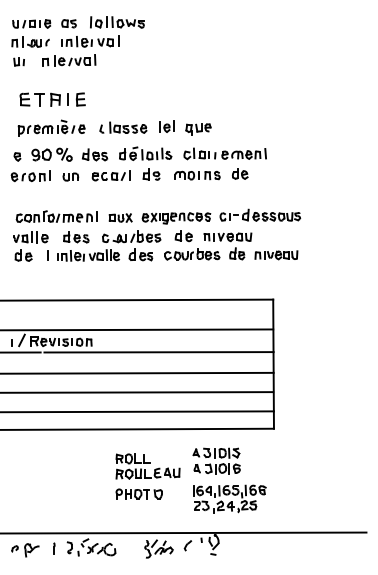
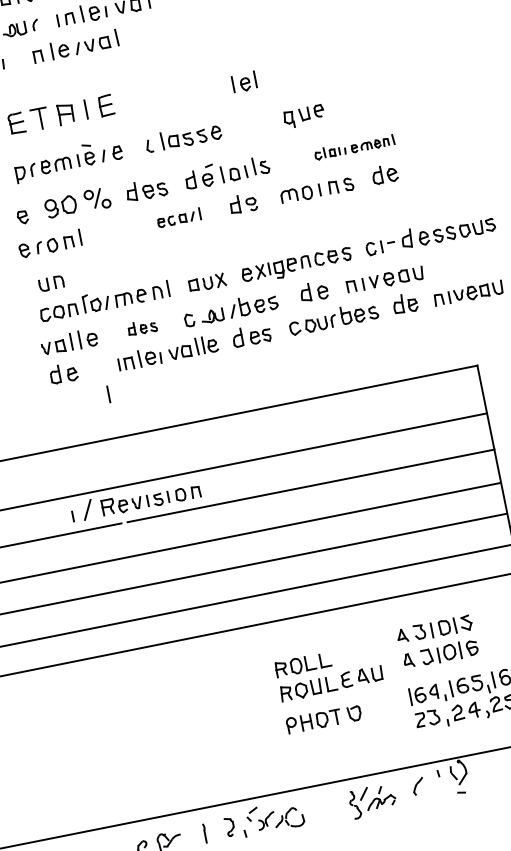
part: (166, 126) -> (244, 81), moved
part: (224, 153) -> (353, 146), size x0.6
part: (110, 175) -> (177, 217), size x0.7
part: (70, 176) -> (50, 282), moved
part: (76, 237) -> (142, 327), size x0.7
line: (47, 255) -> (107, 394), moved

